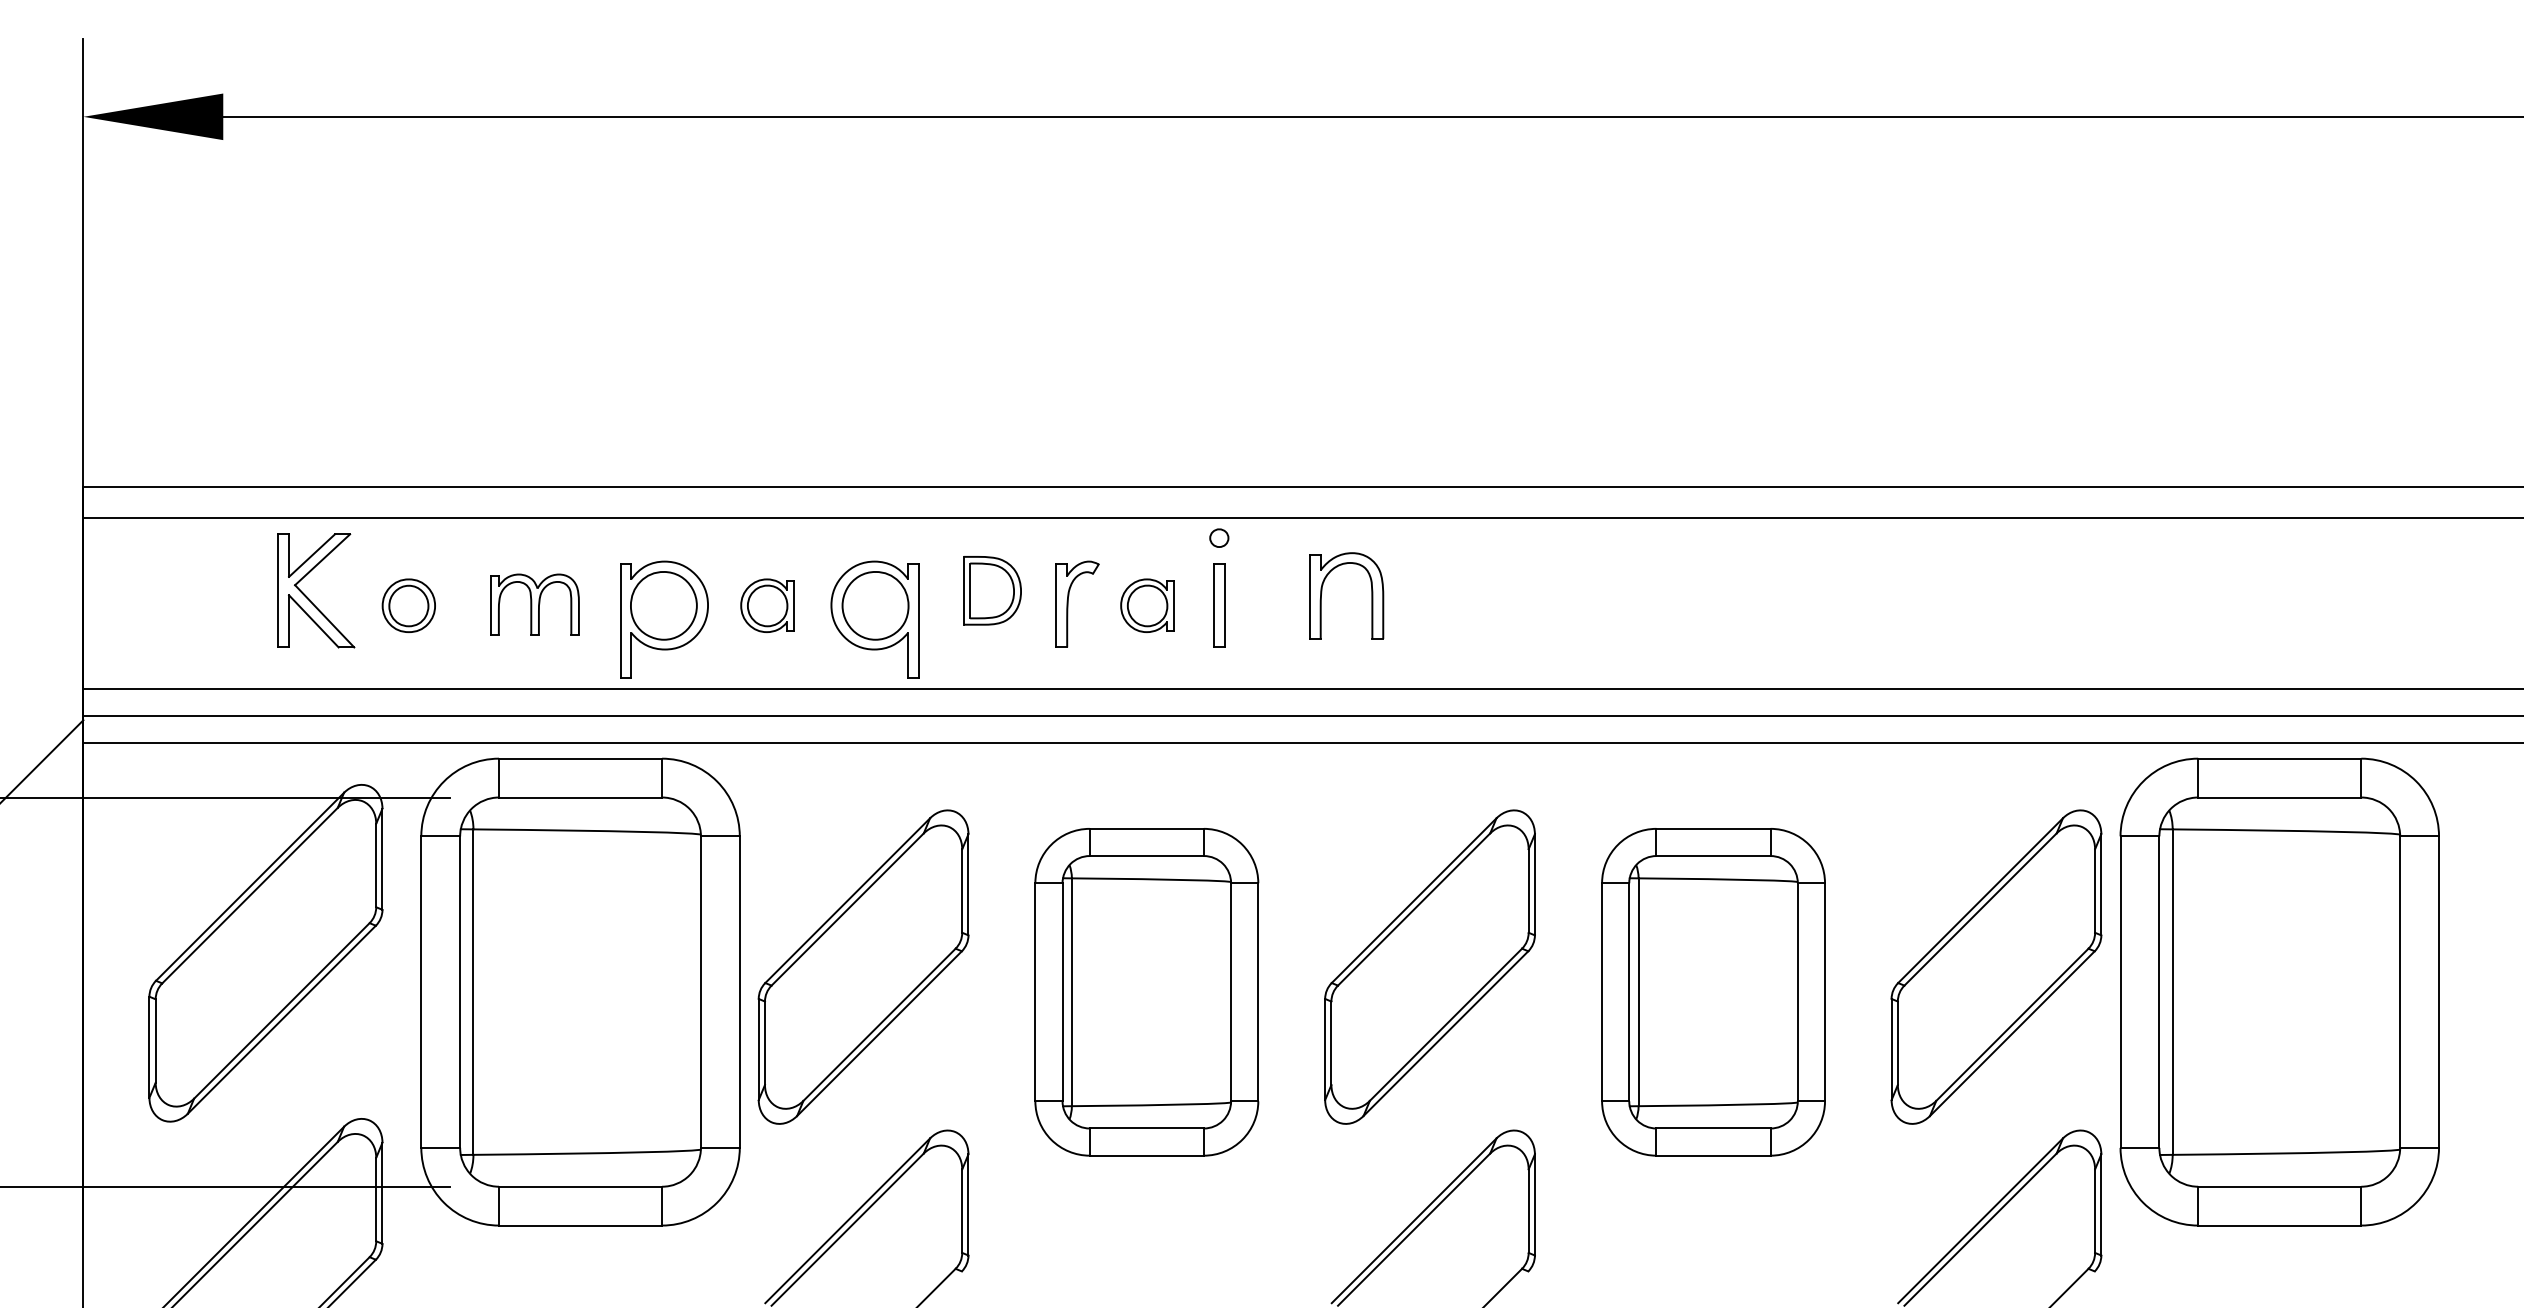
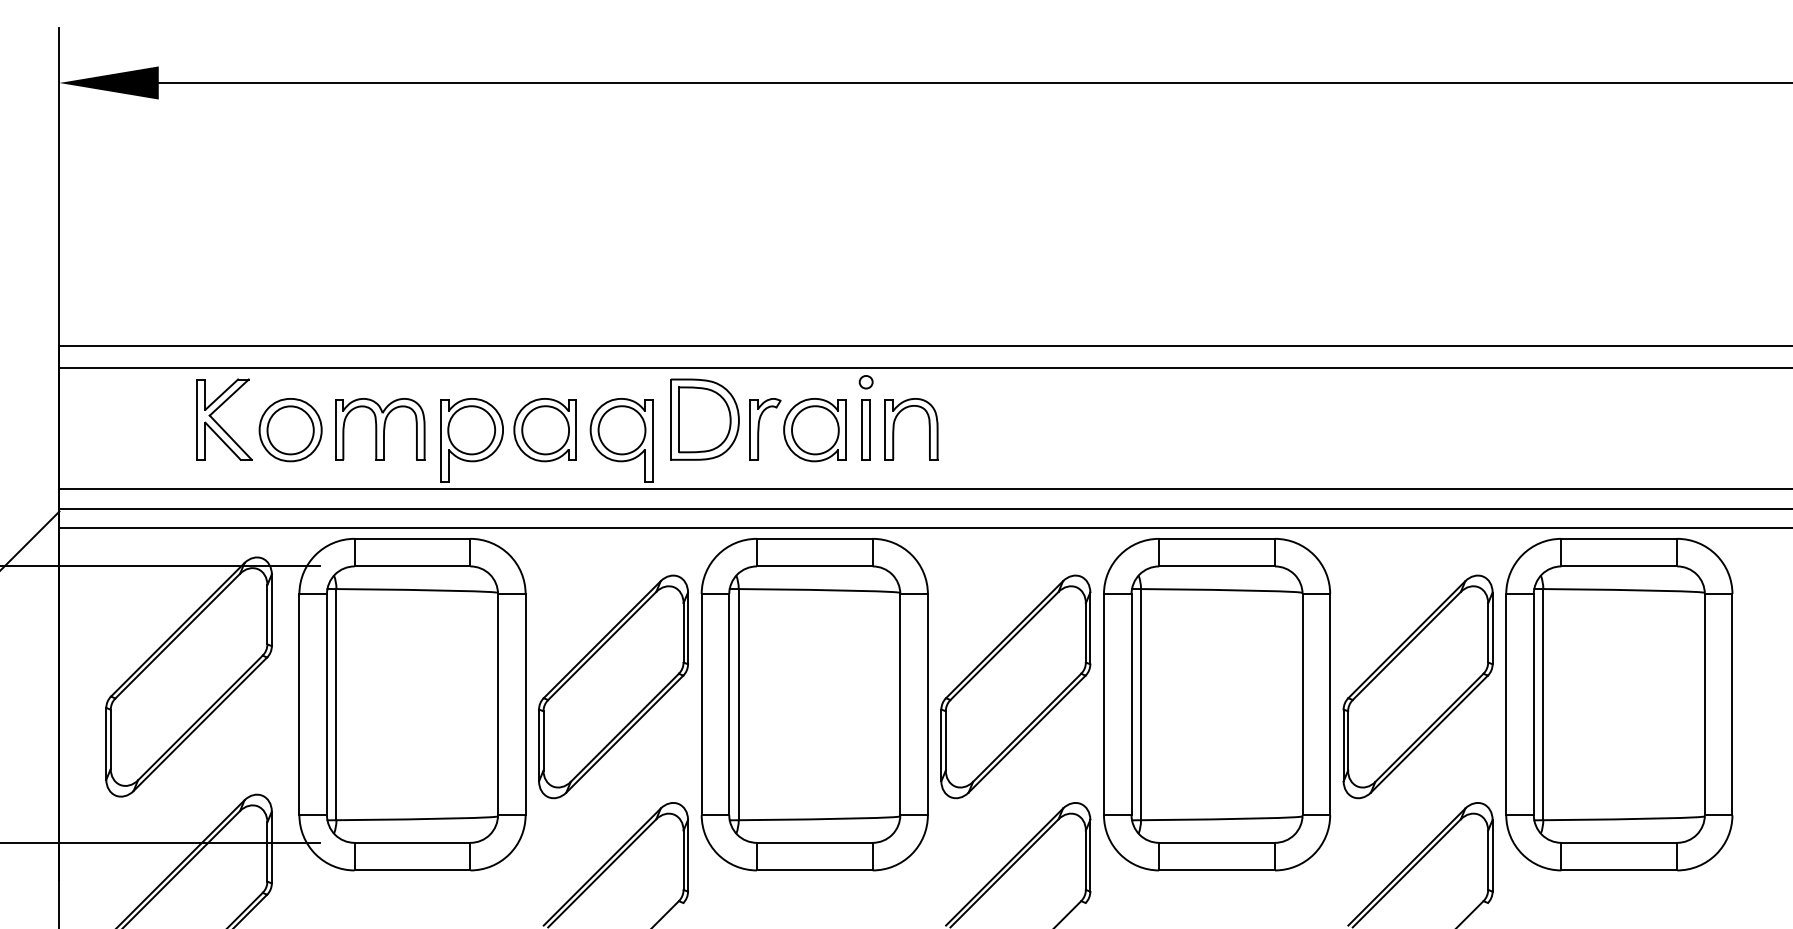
part: (991, 590) -> (704, 419), size x1.67
part: (1322, 596) -> (894, 429), moved
part: (535, 604) -> (380, 429), size x1.43
part: (408, 606) -> (290, 430), size x1.67
part: (766, 606) -> (544, 430), size x1.67
part: (1146, 606) -> (814, 430), size x1.67
part: (1146, 991) -> (814, 704), size x1.43
part: (1713, 991) -> (1217, 704), size x1.43

